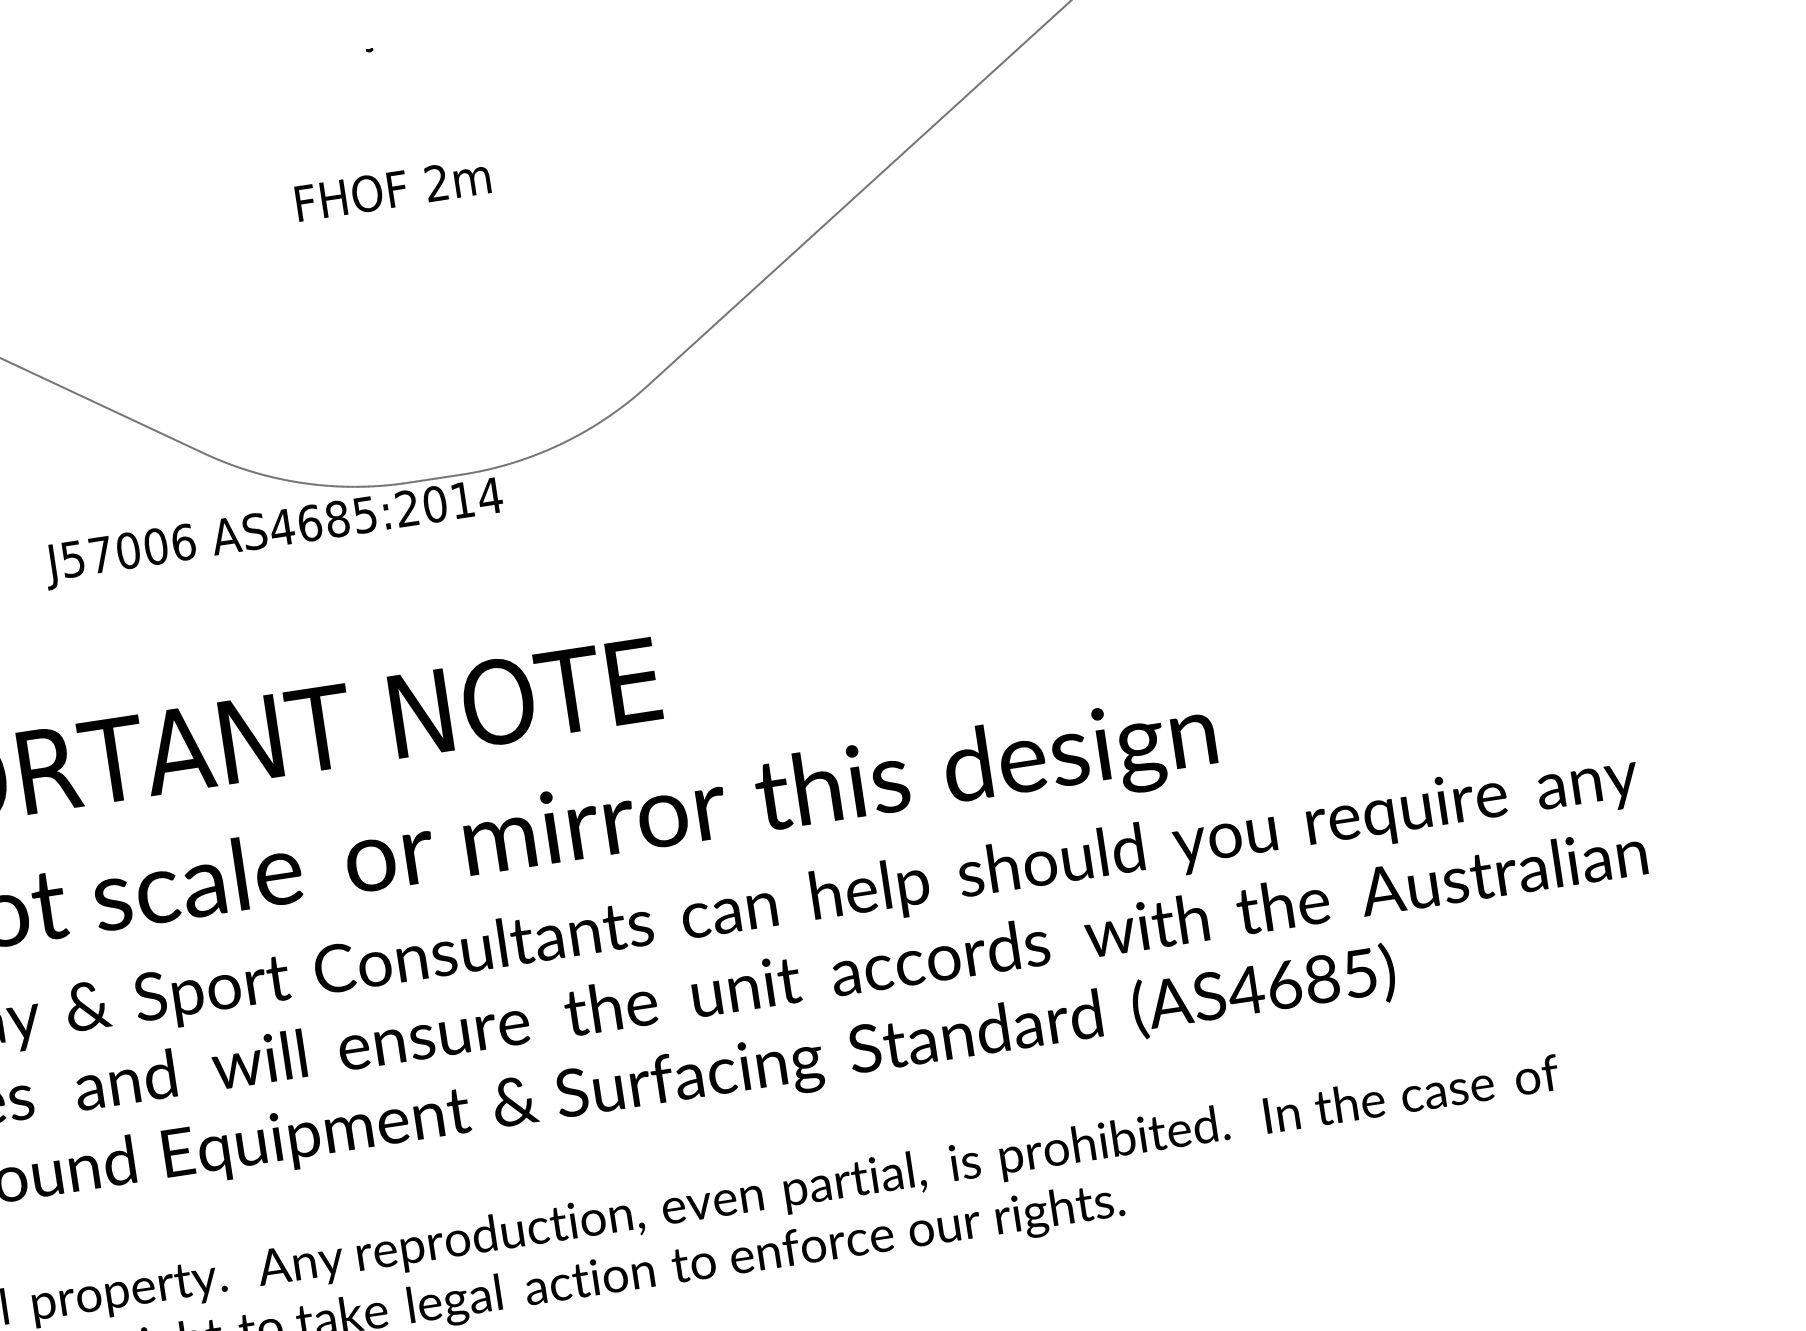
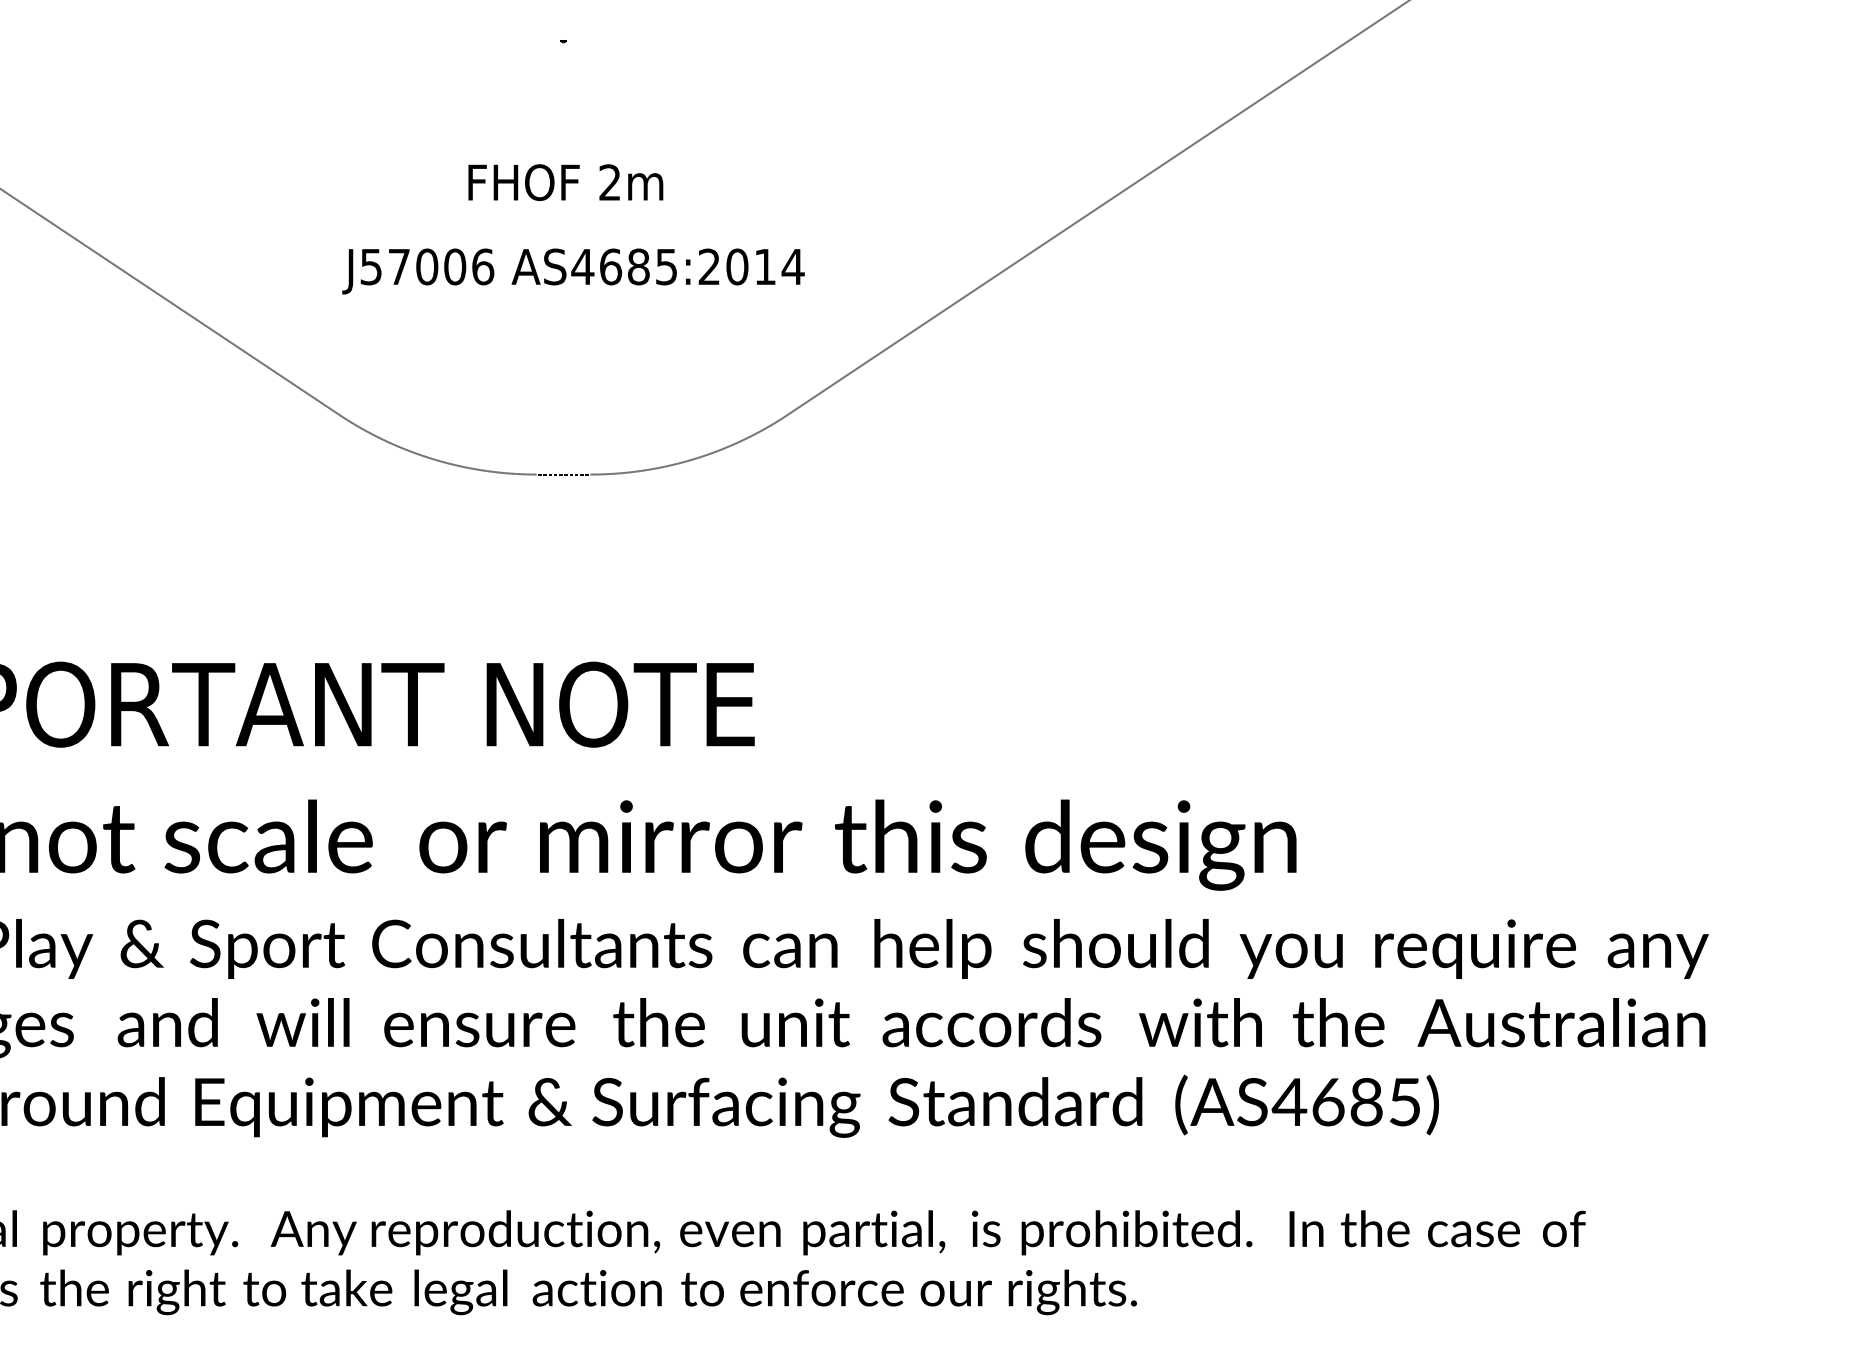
text: (273, 533) -> (573, 271), moved

